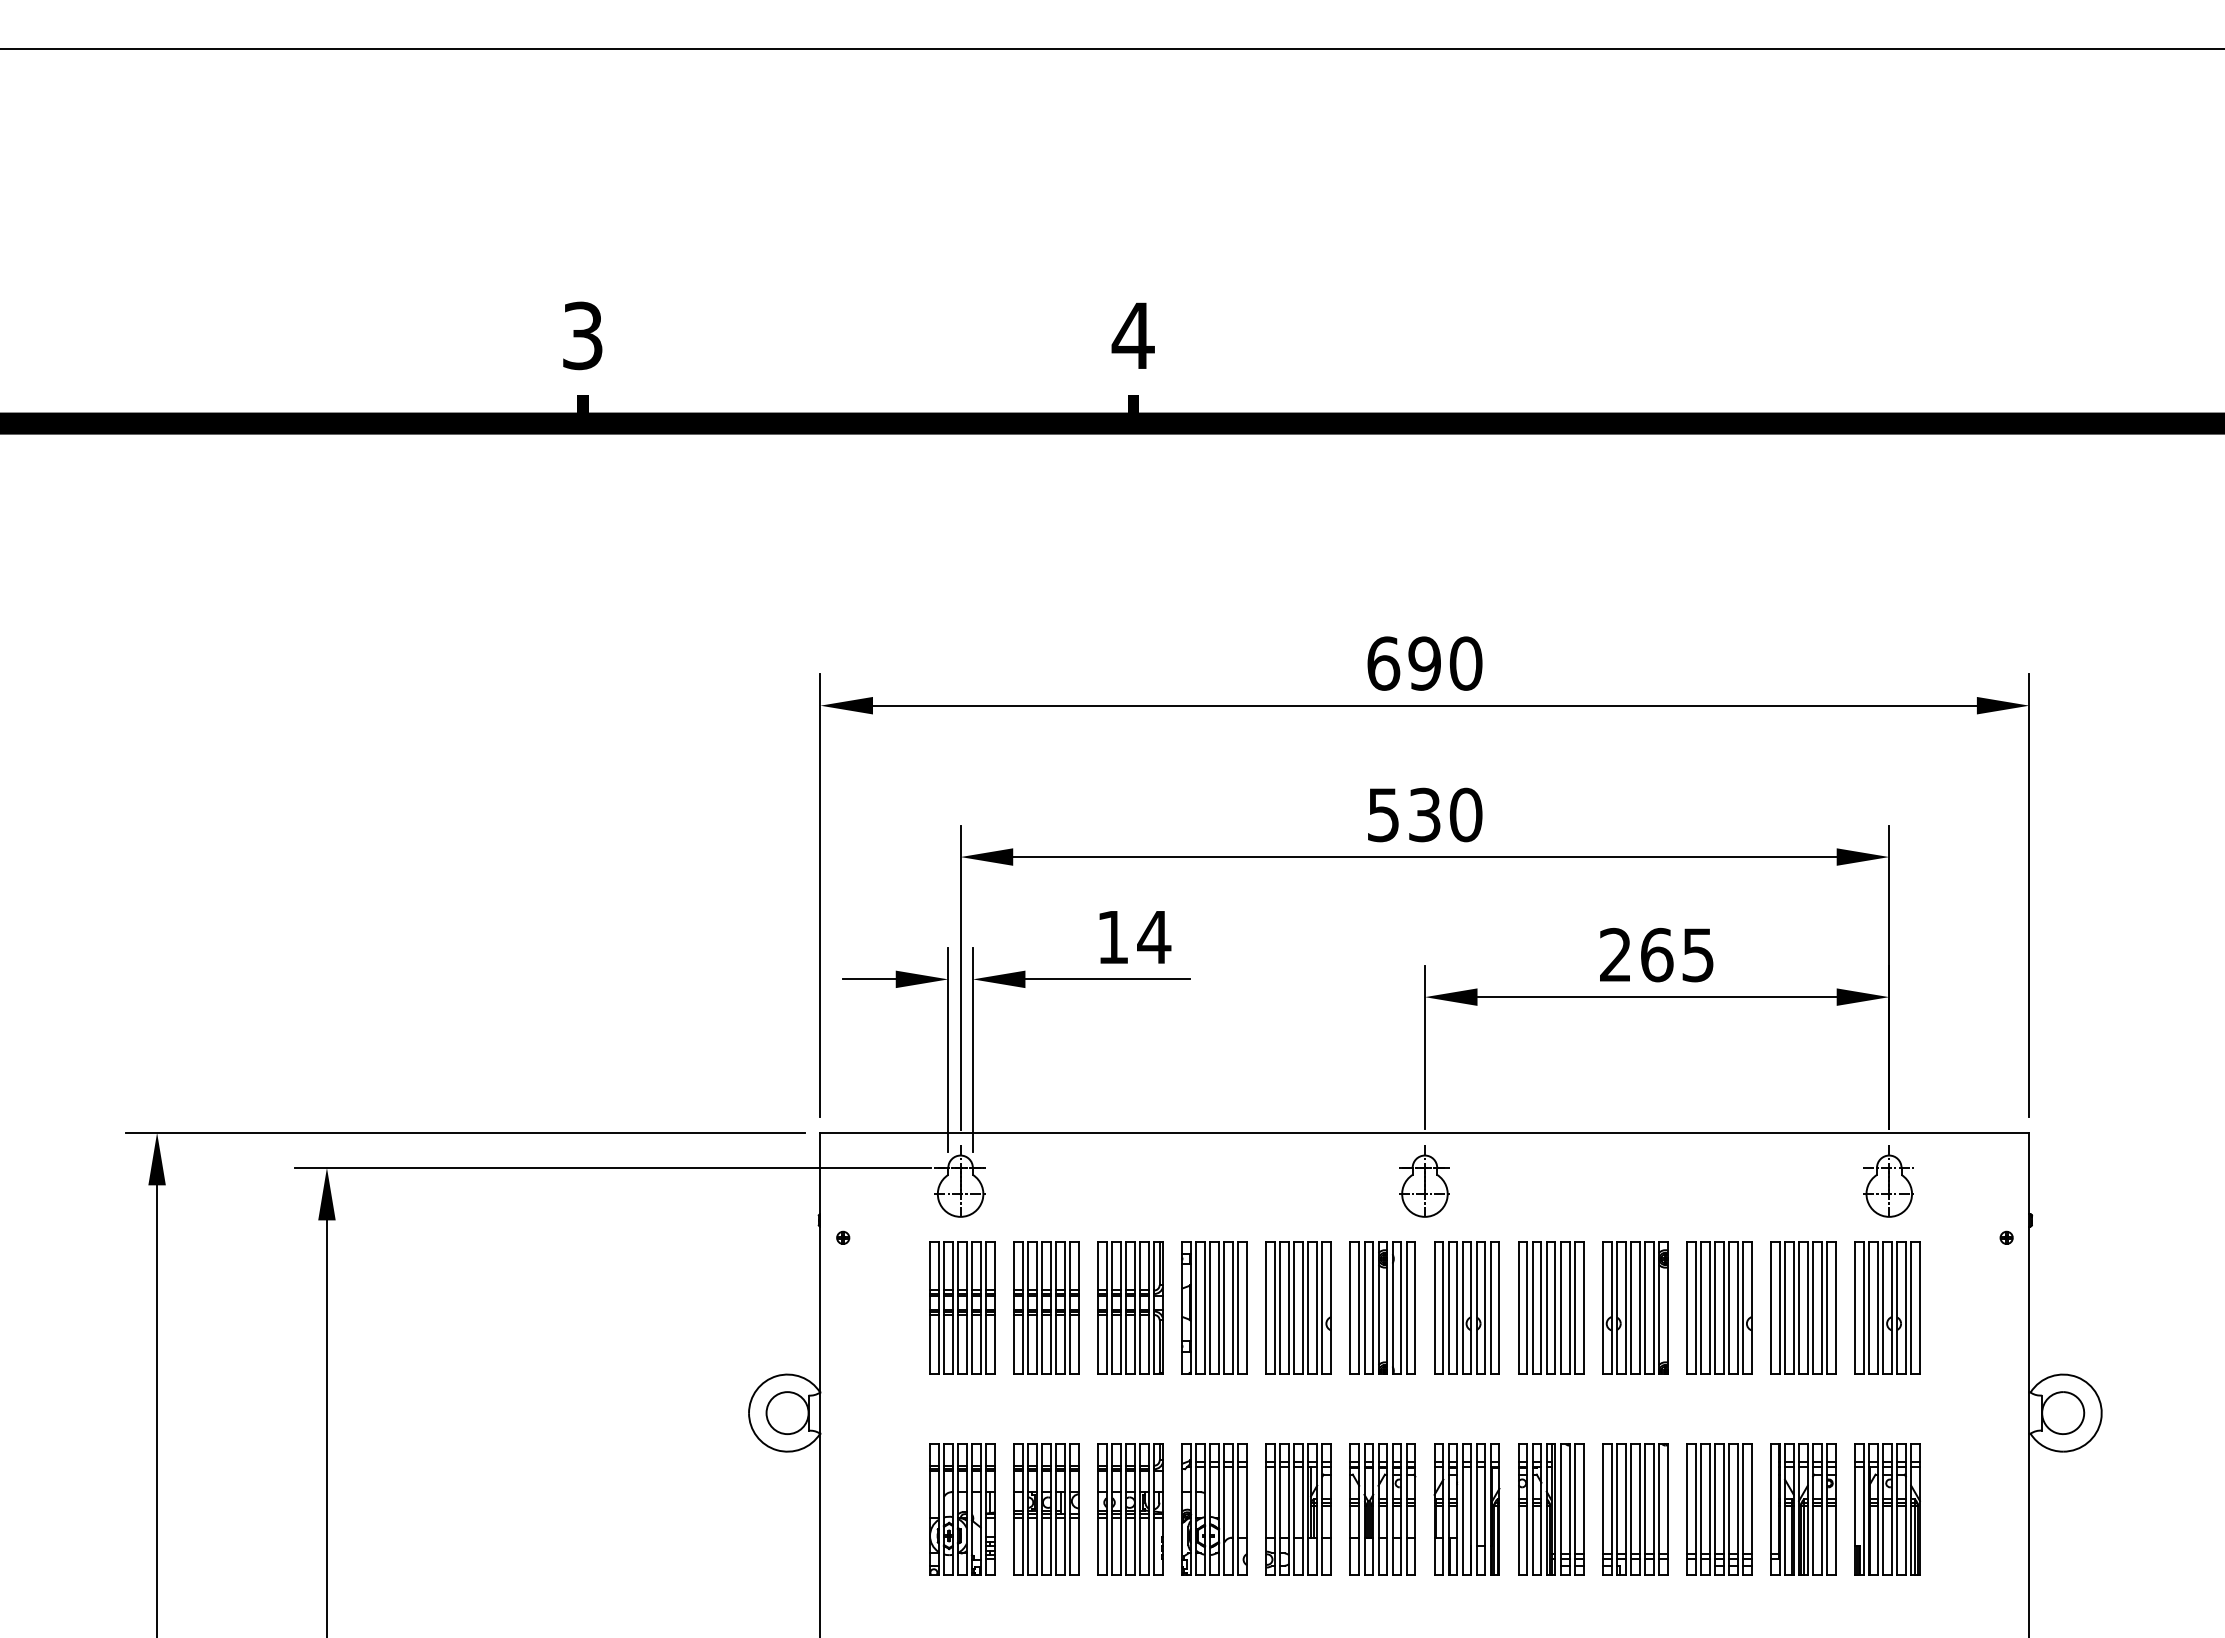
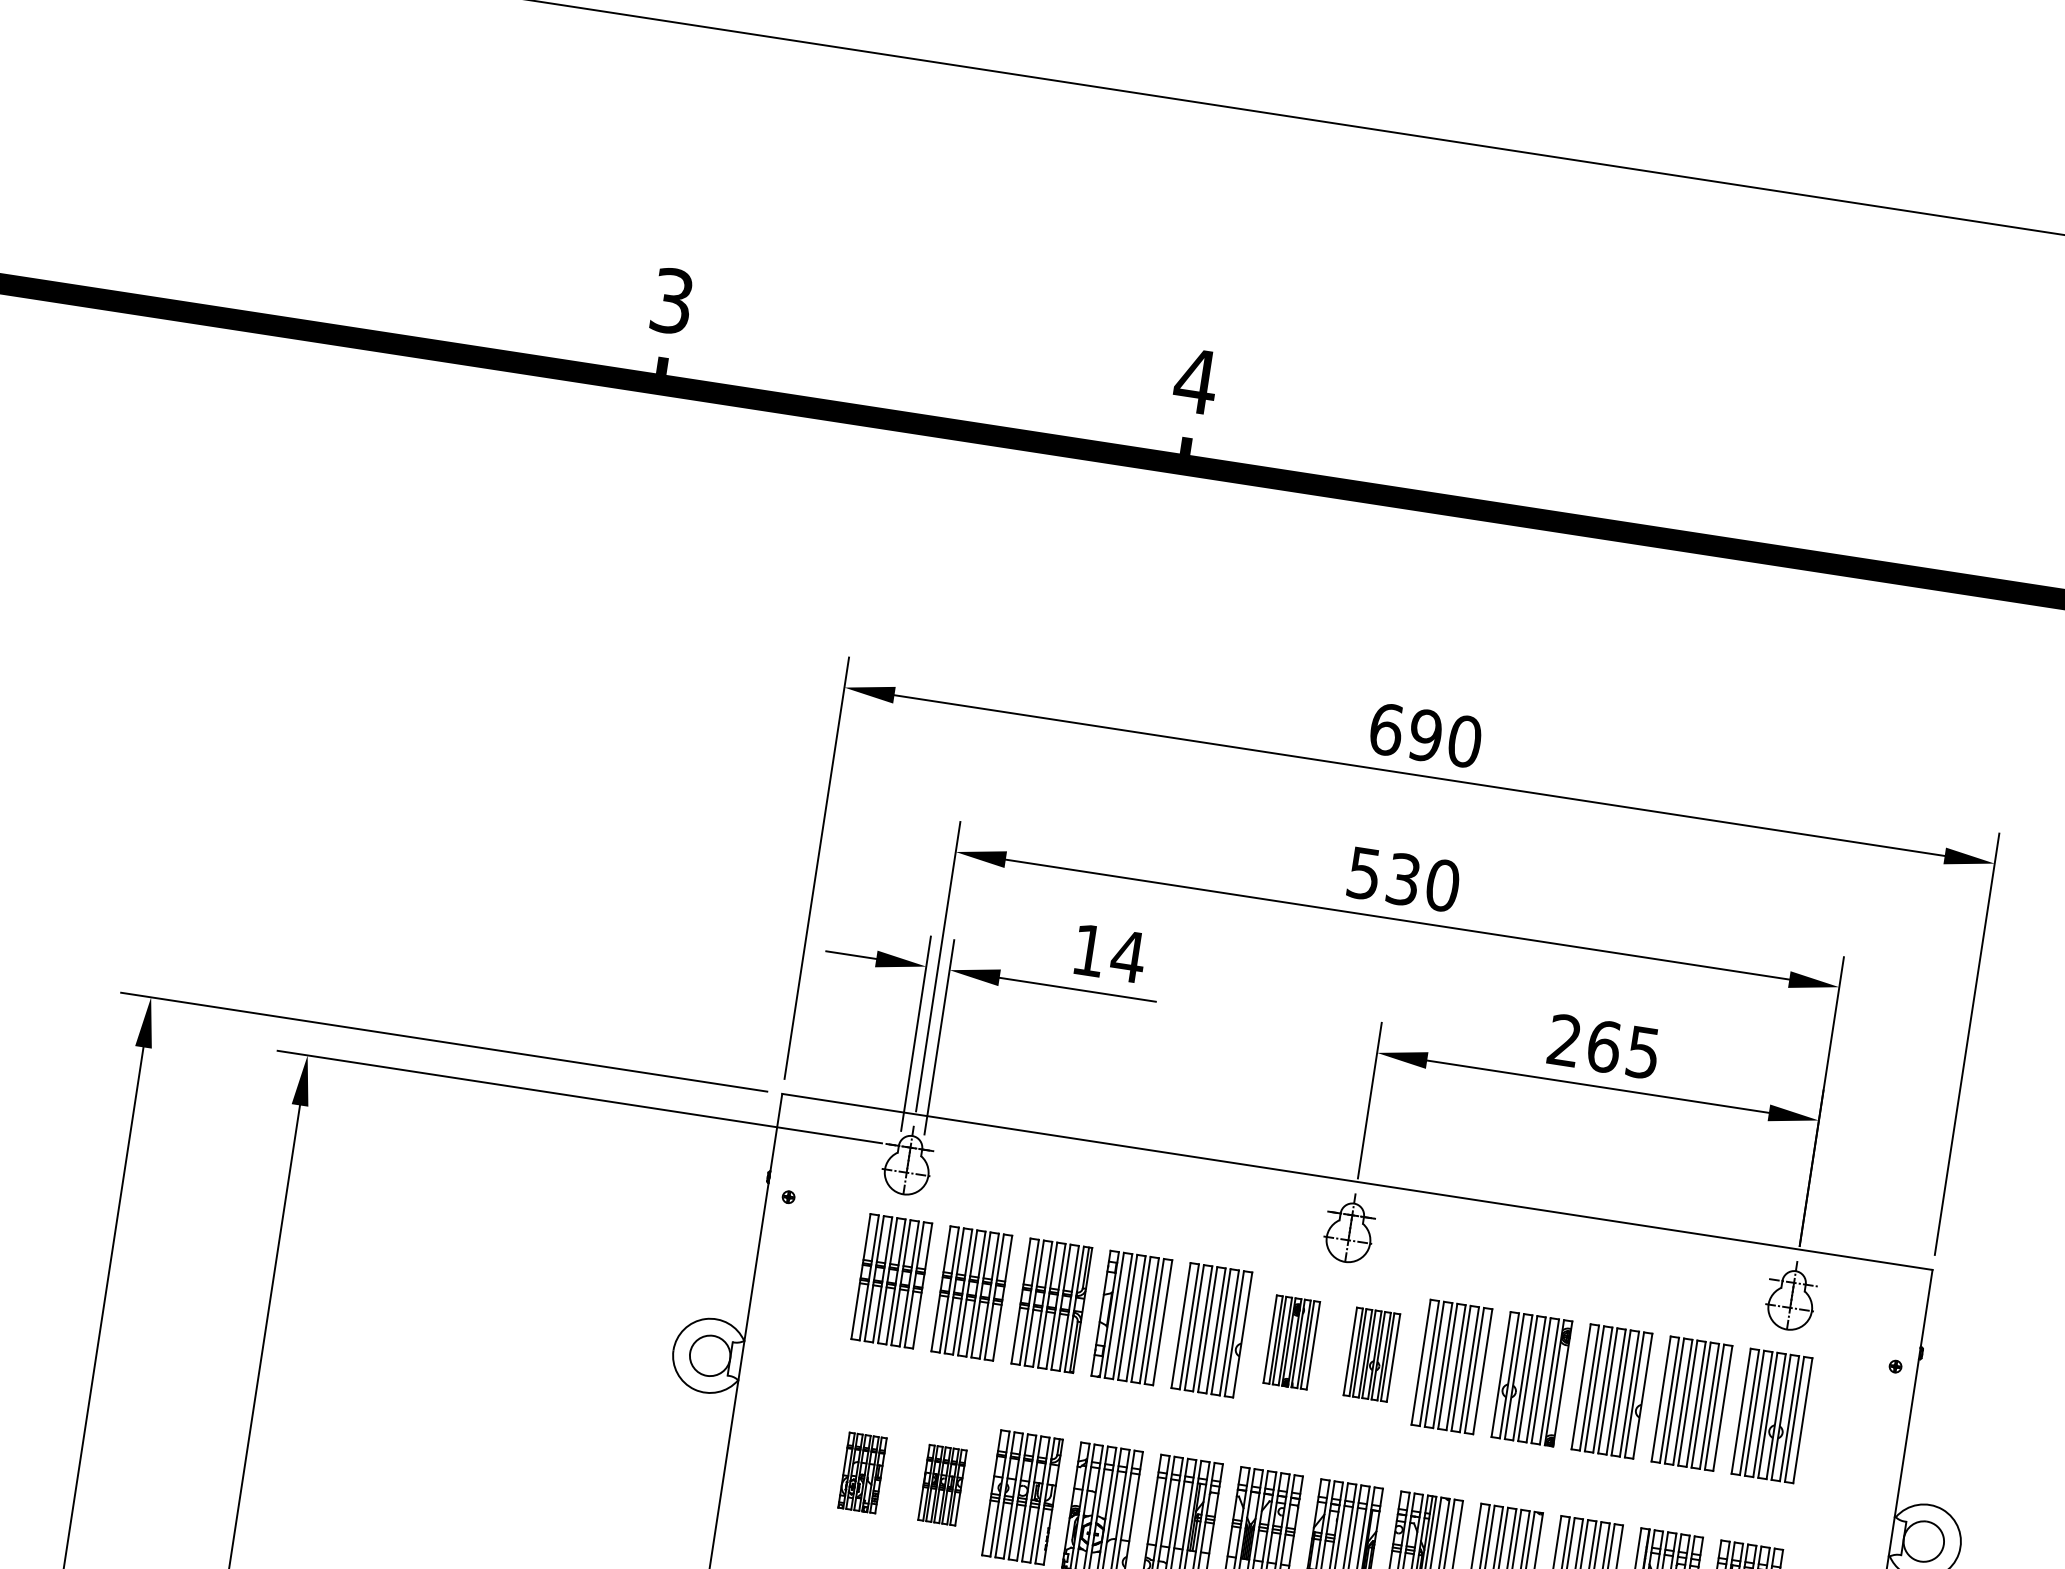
part: (1382, 1307) -> (1291, 1341), size x0.7
part: (1466, 1307) -> (1371, 1354), size x0.7
part: (962, 1509) -> (862, 1473), size x0.6
part: (1046, 1509) -> (942, 1485), size x0.6

